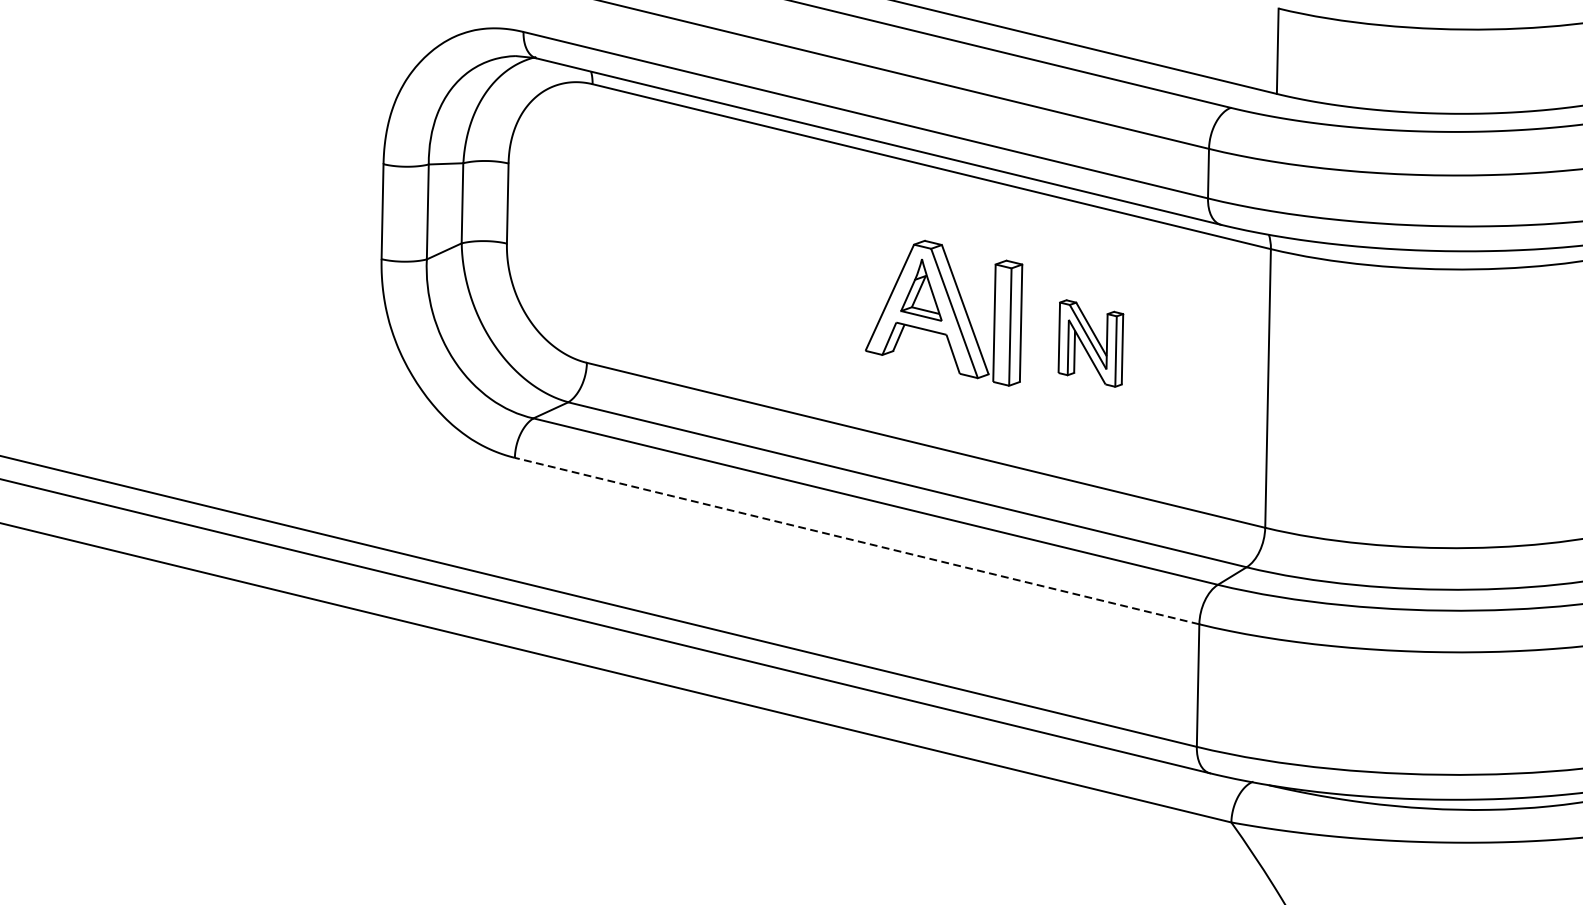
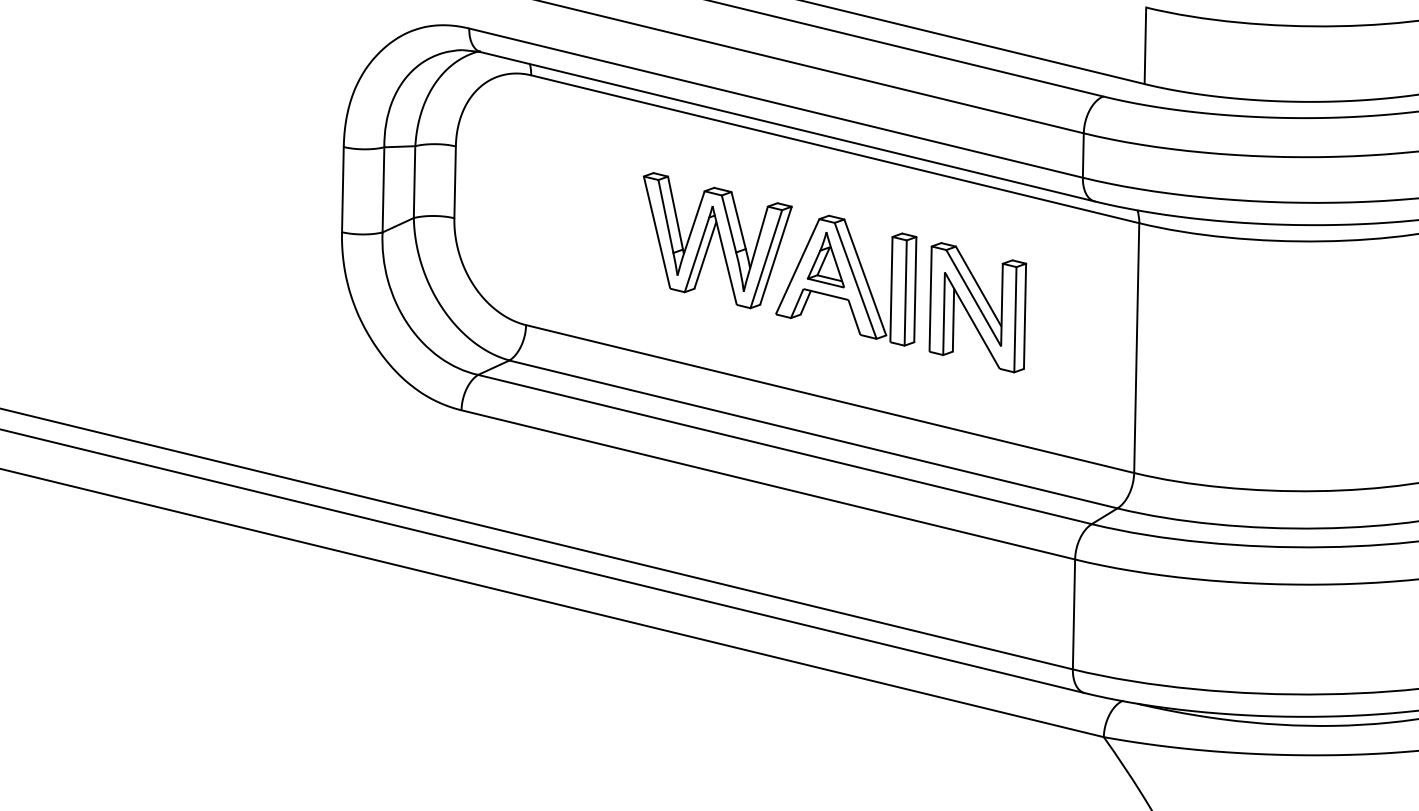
part: (800, 268) -> (717, 240), added
part: (1090, 343) -> (977, 307), size x1.67
line: (857, 540) -> (768, 484), dashed -> solid

